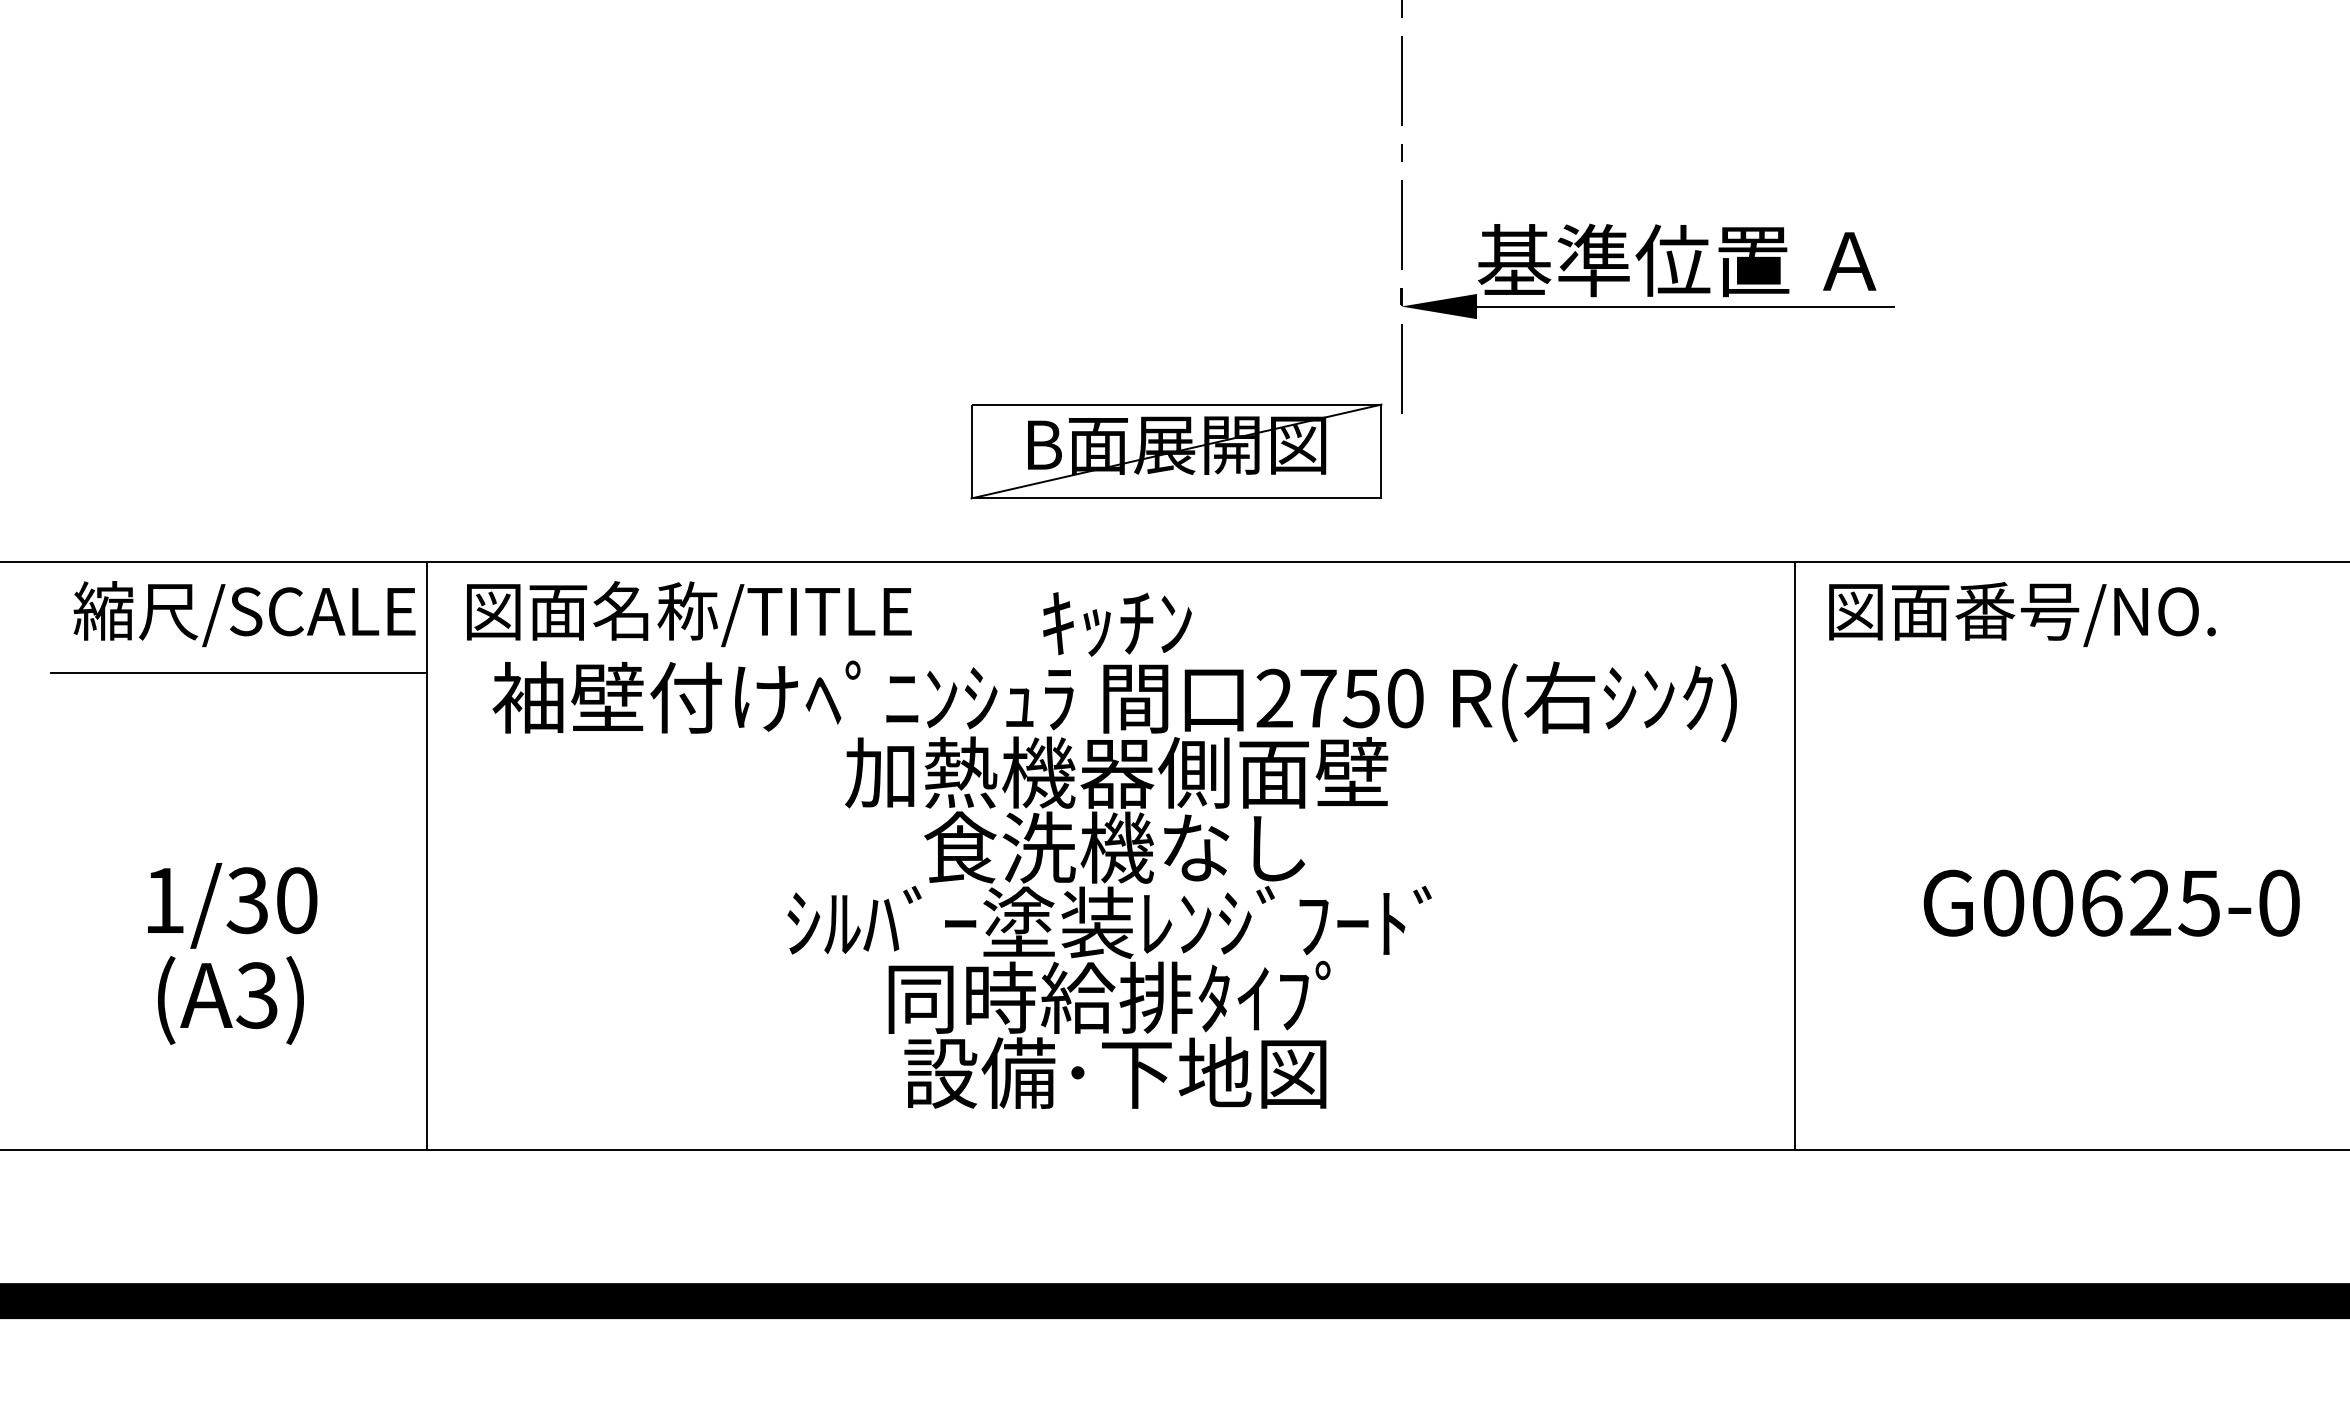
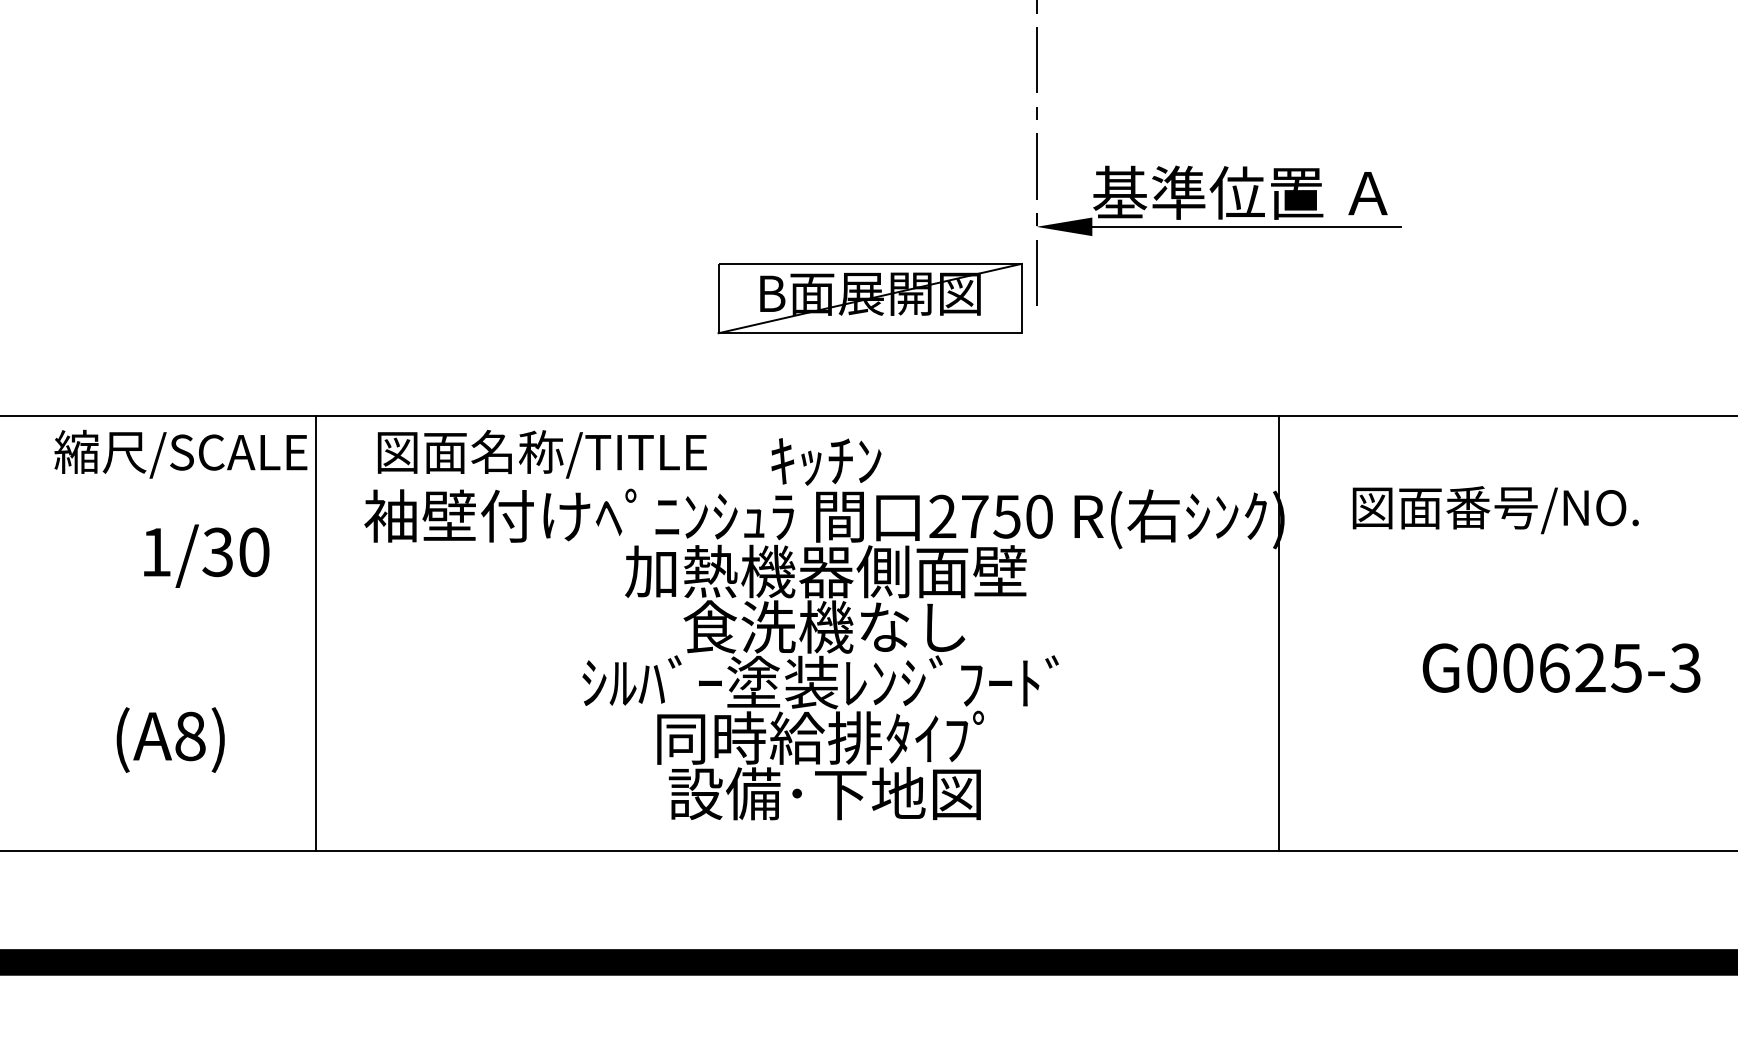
part: (1176, 451) -> (870, 298), moved
text: (689, 614) -> (542, 454), moved
text: (2022, 614) -> (1495, 510), moved
line: (238, 673) -> (176, 498), removed
line: (1794, 855) -> (1279, 632), moved
text: (2278, 902) -> (1685, 667), G00625-0 -> G00625-3
text: (232, 905) -> (206, 555), moved
text: (257, 995) -> (190, 736), (A3) -> (A8)

